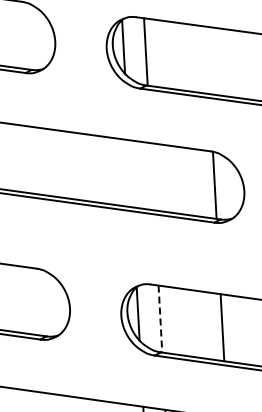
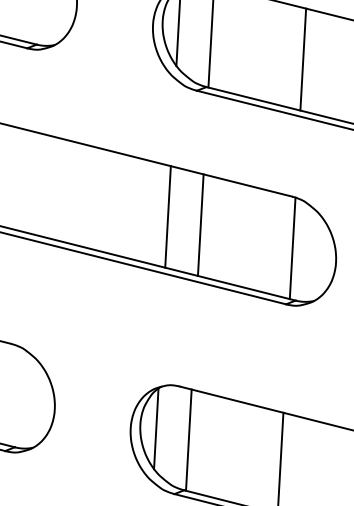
line: (207, 60) -> (302, 59), added
line: (130, 173) -> (168, 216), added
line: (152, 176) -> (200, 224), added
line: (160, 319) -> (188, 440), dashed -> solid

